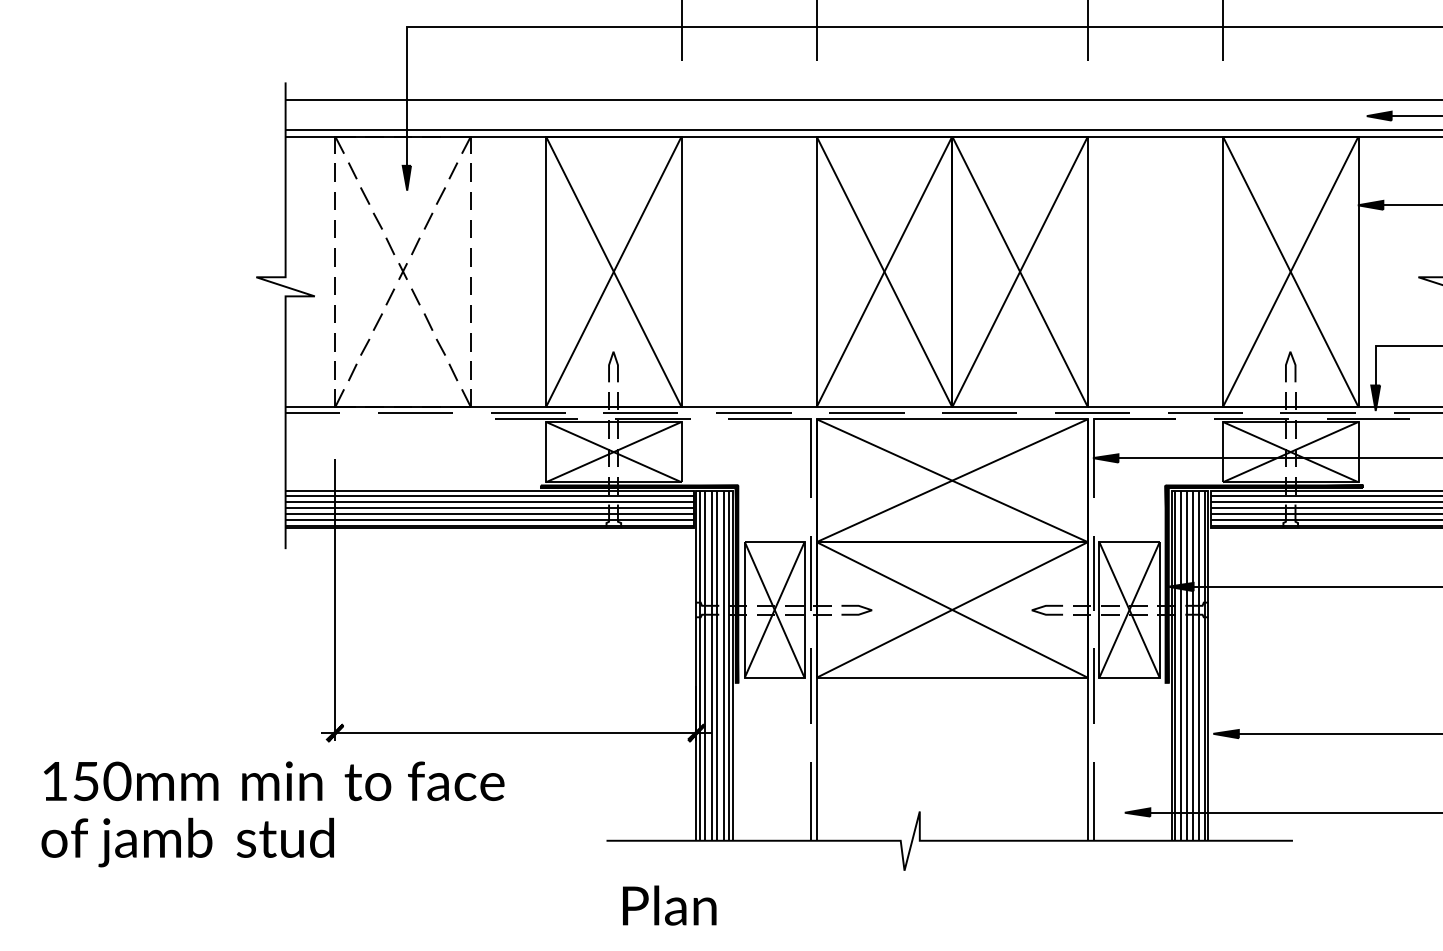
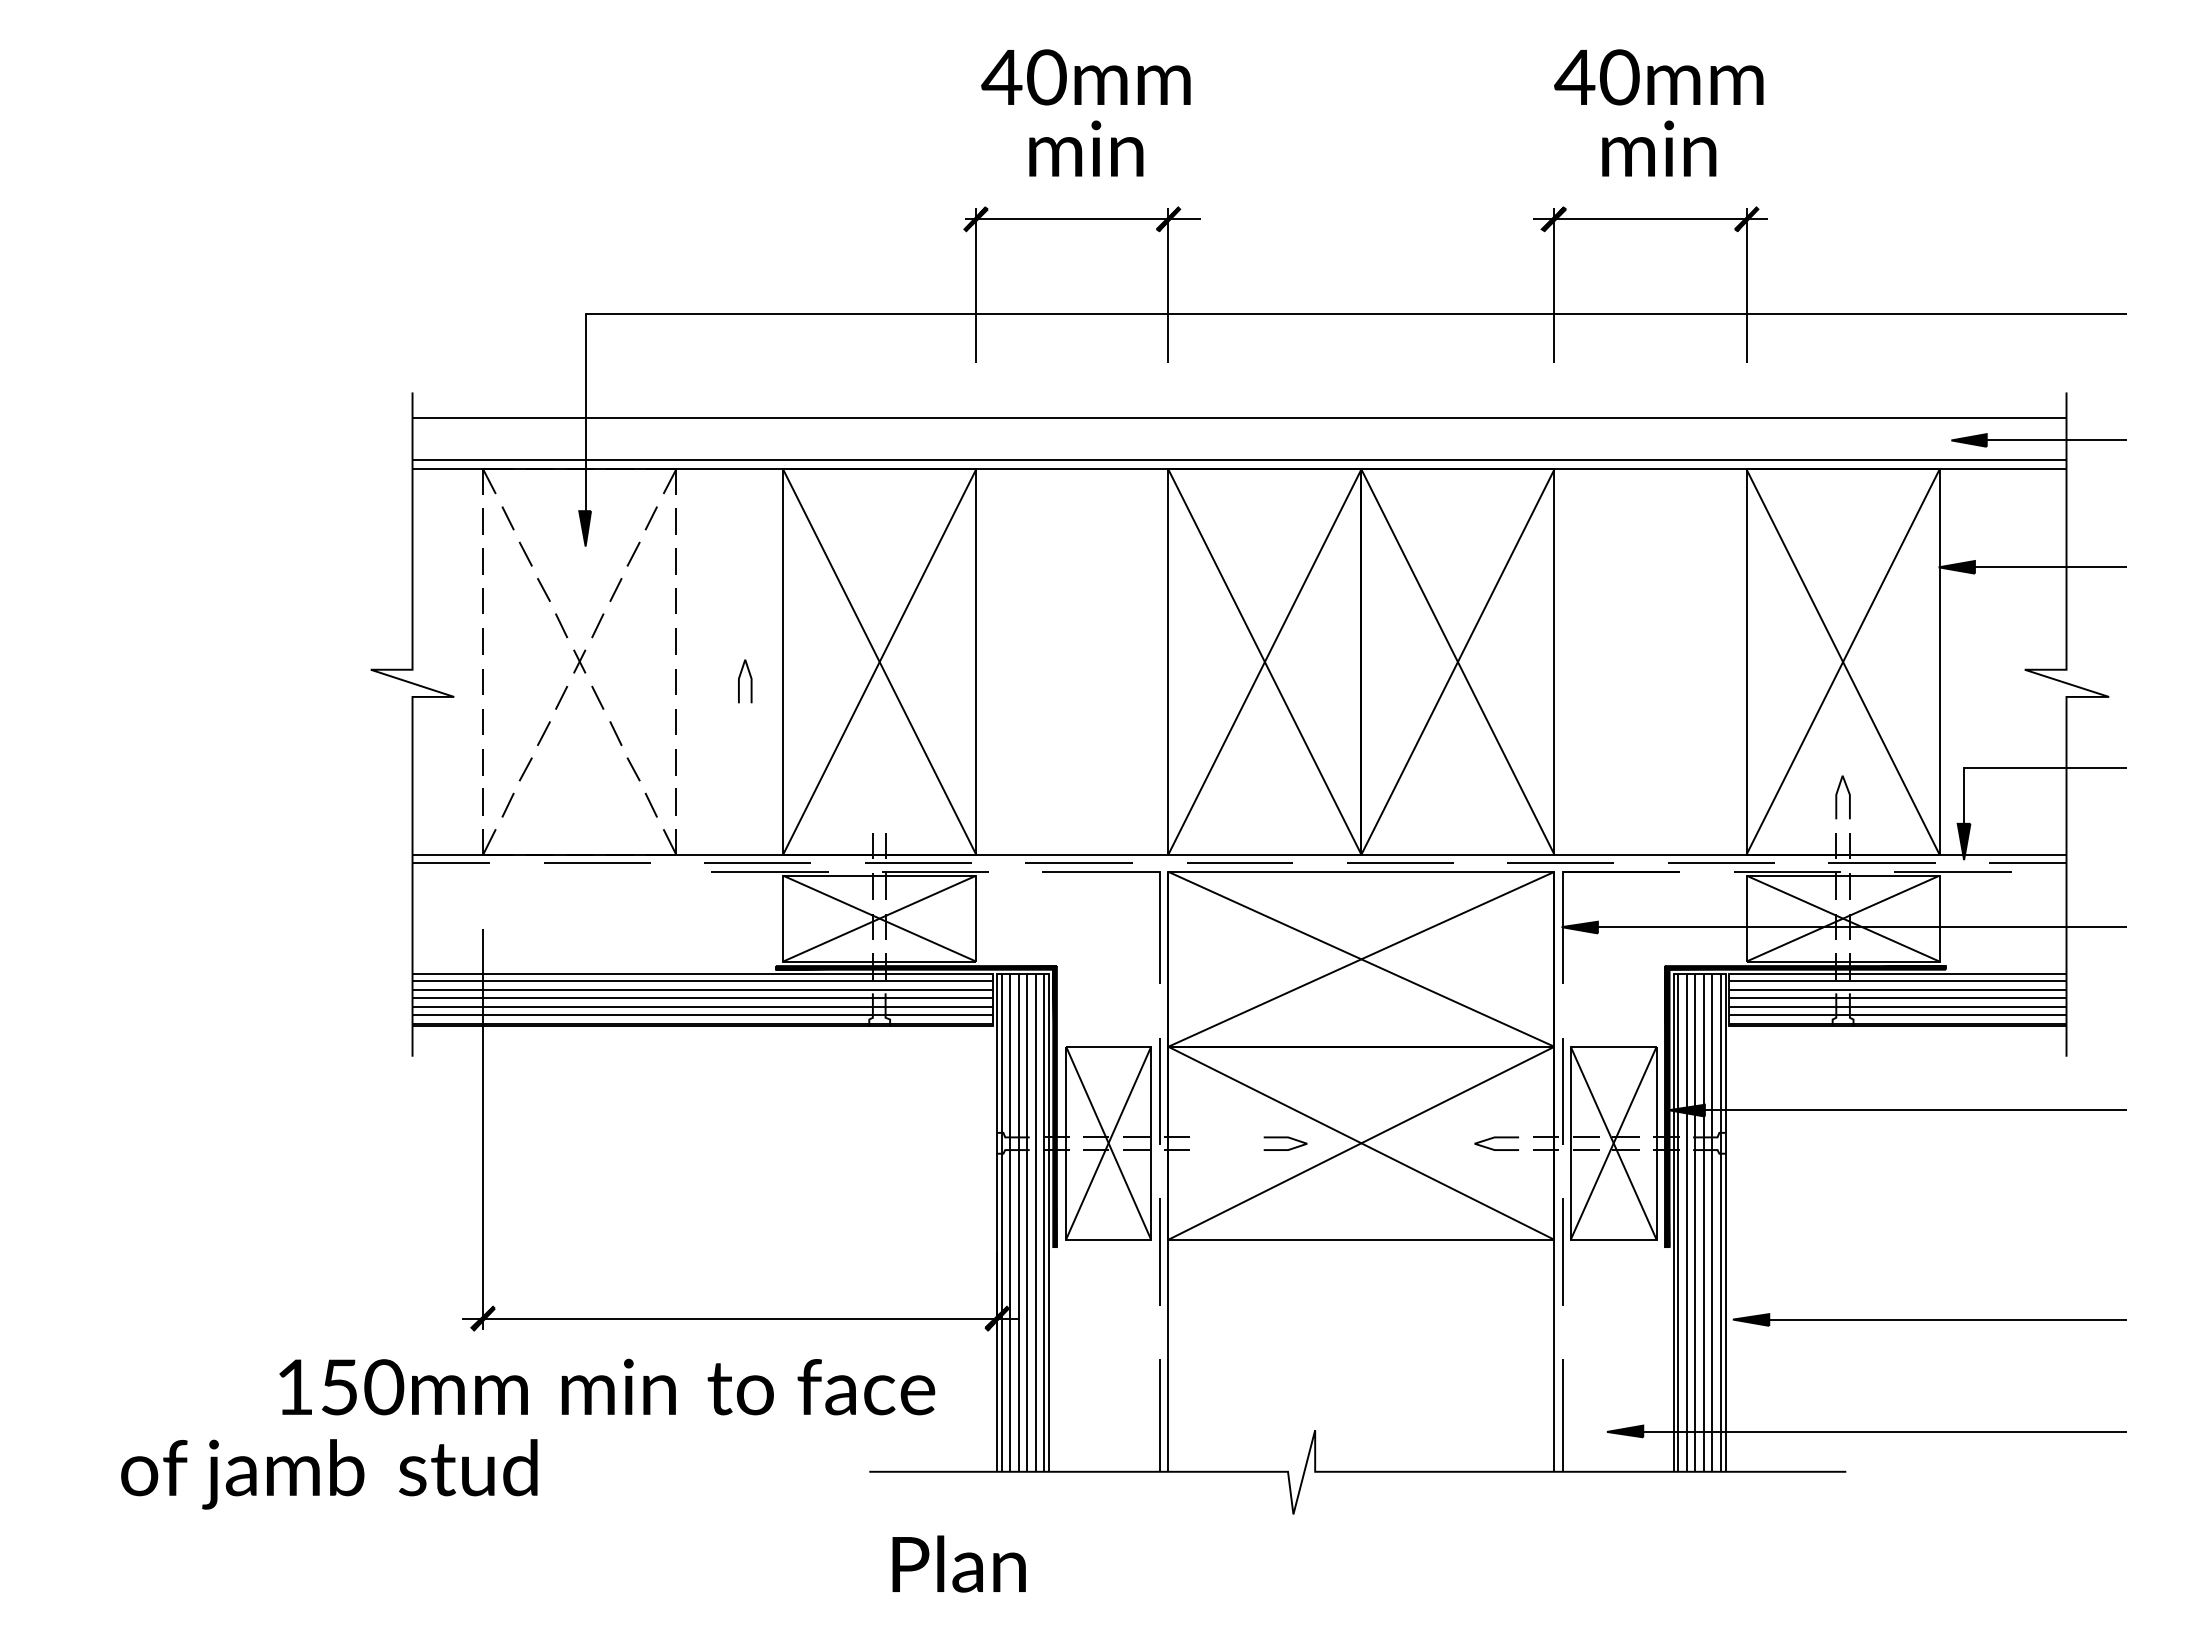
line: (617, 367) -> (750, 681), moved
line: (856, 606) -> (1285, 1138), moved
text: (274, 780) -> (607, 1386), moved
text: (187, 842) -> (329, 1474), moved

